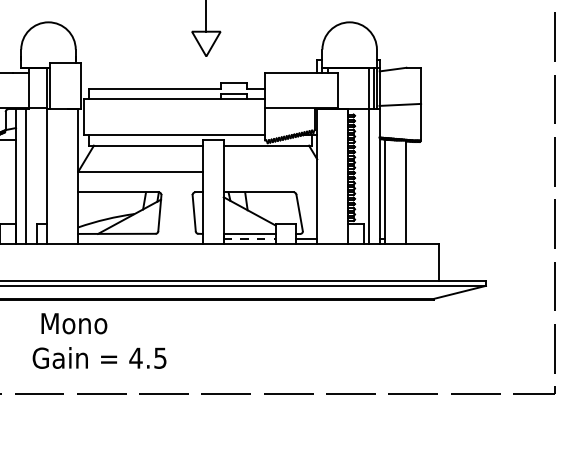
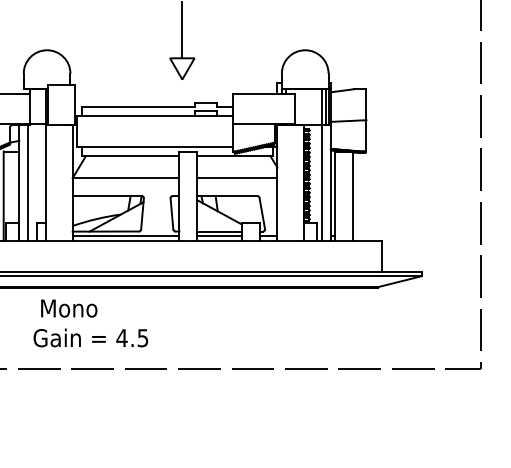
line: (270, 171) -> (237, 178), added
line: (140, 239) -> (125, 236), added
line: (250, 239) -> (220, 236), dashed -> solid

